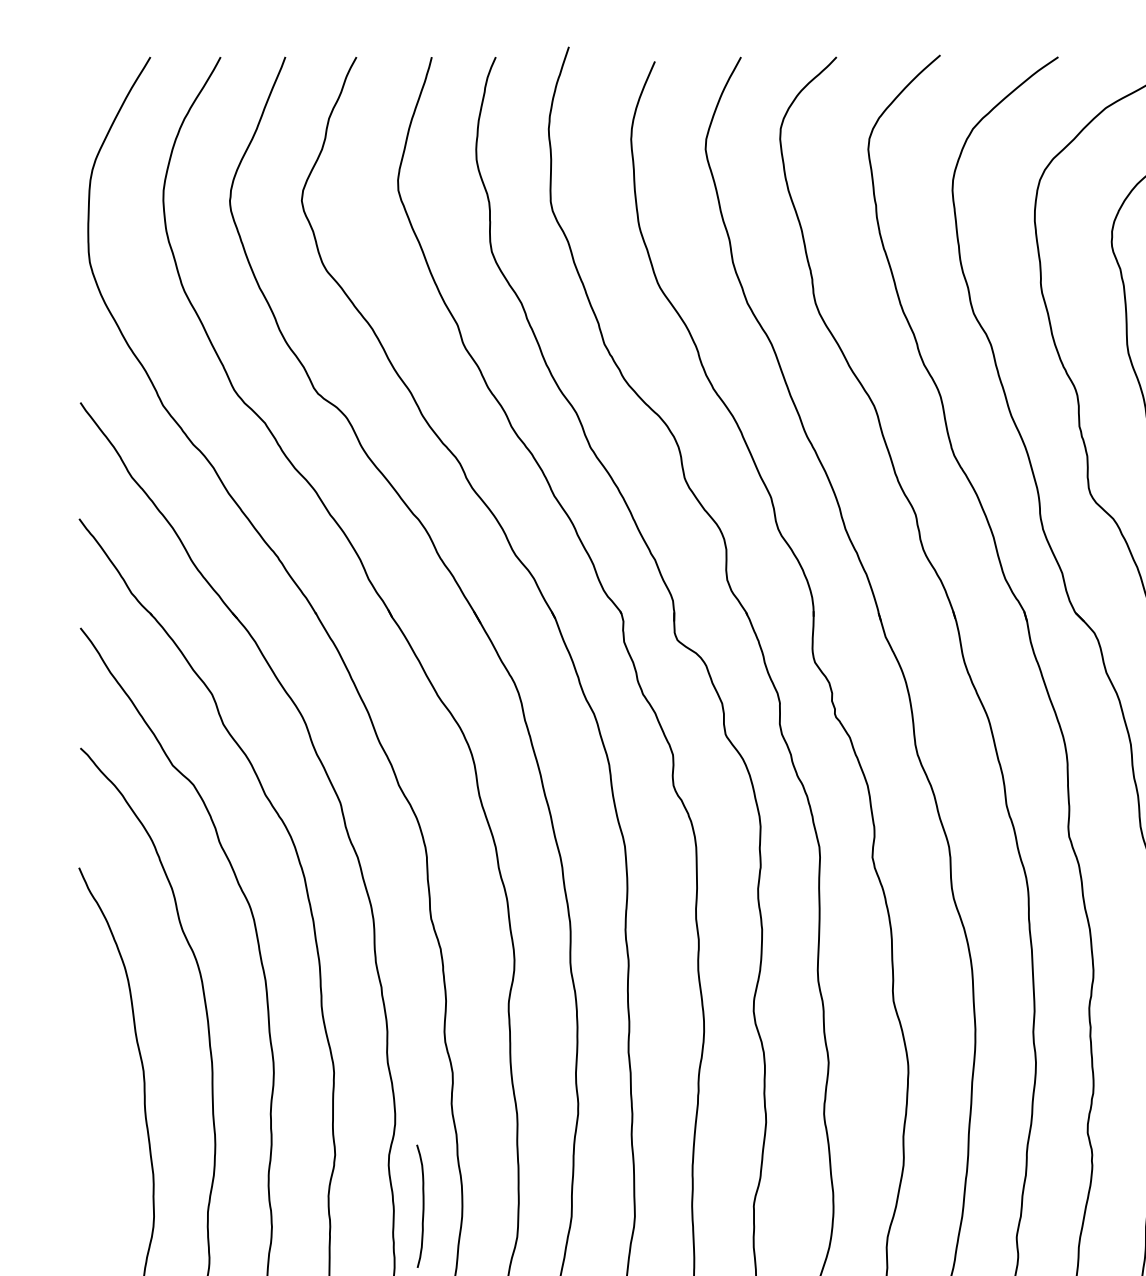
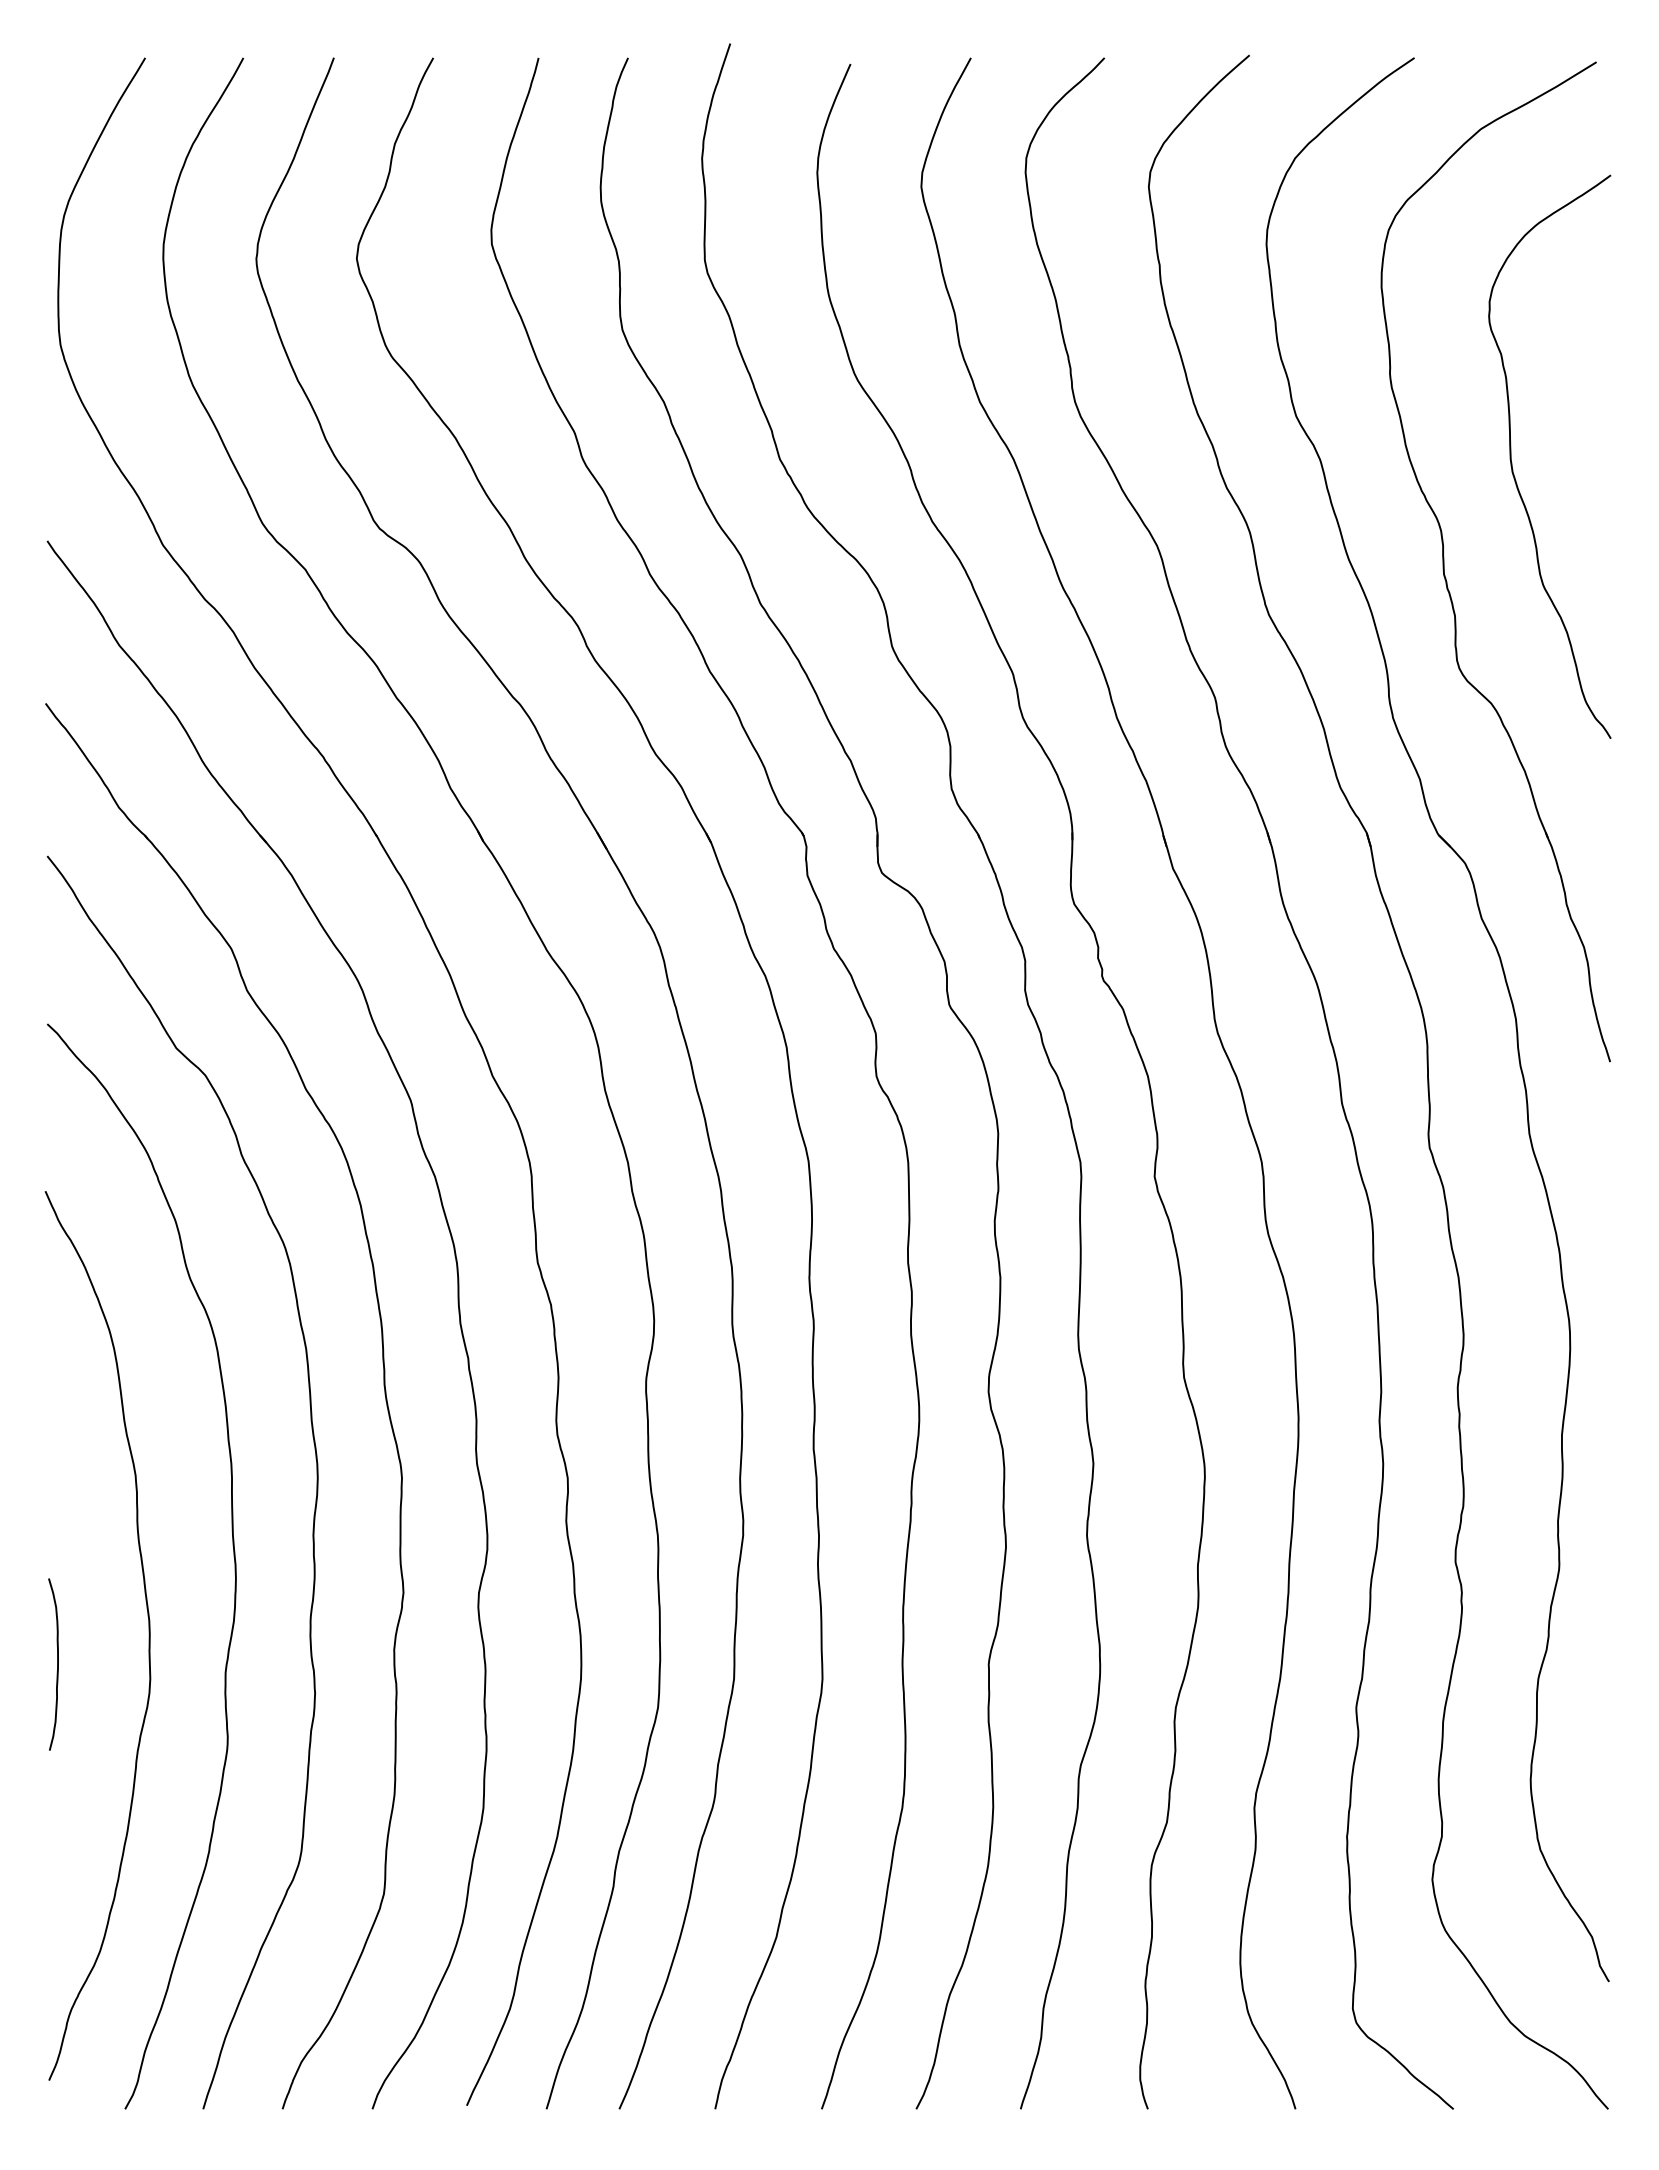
curve: (423, 1206) -> (57, 1664), moved

